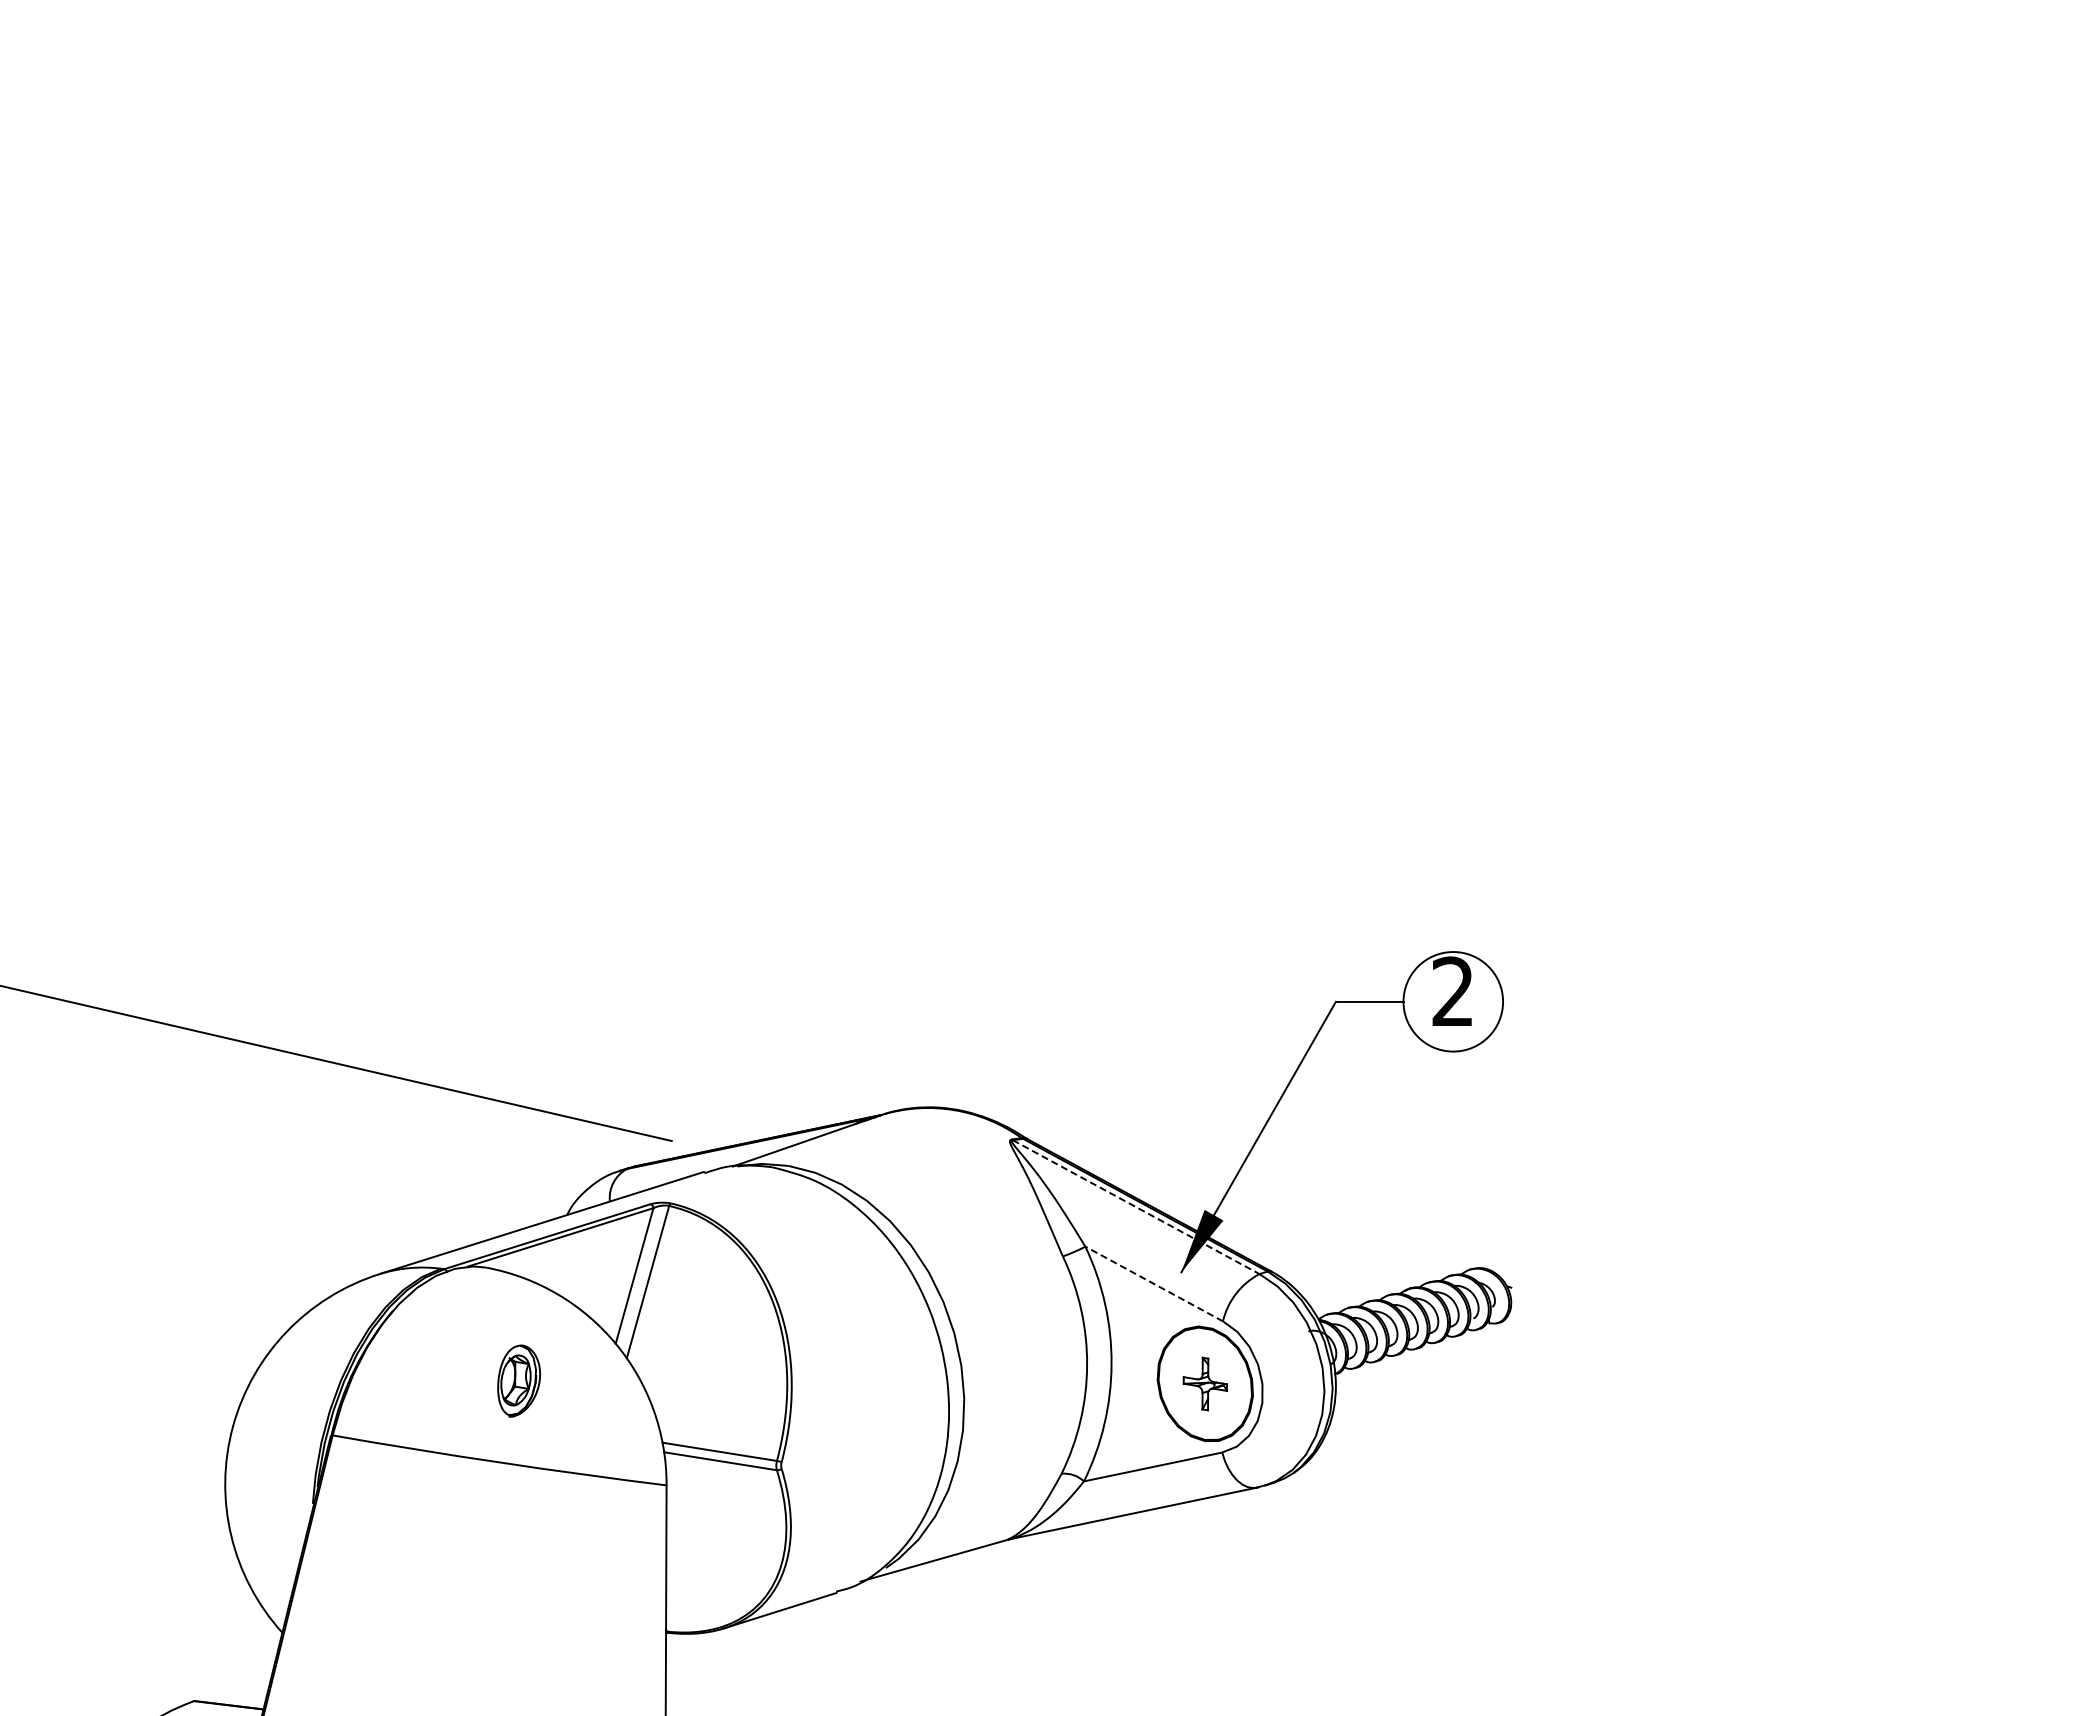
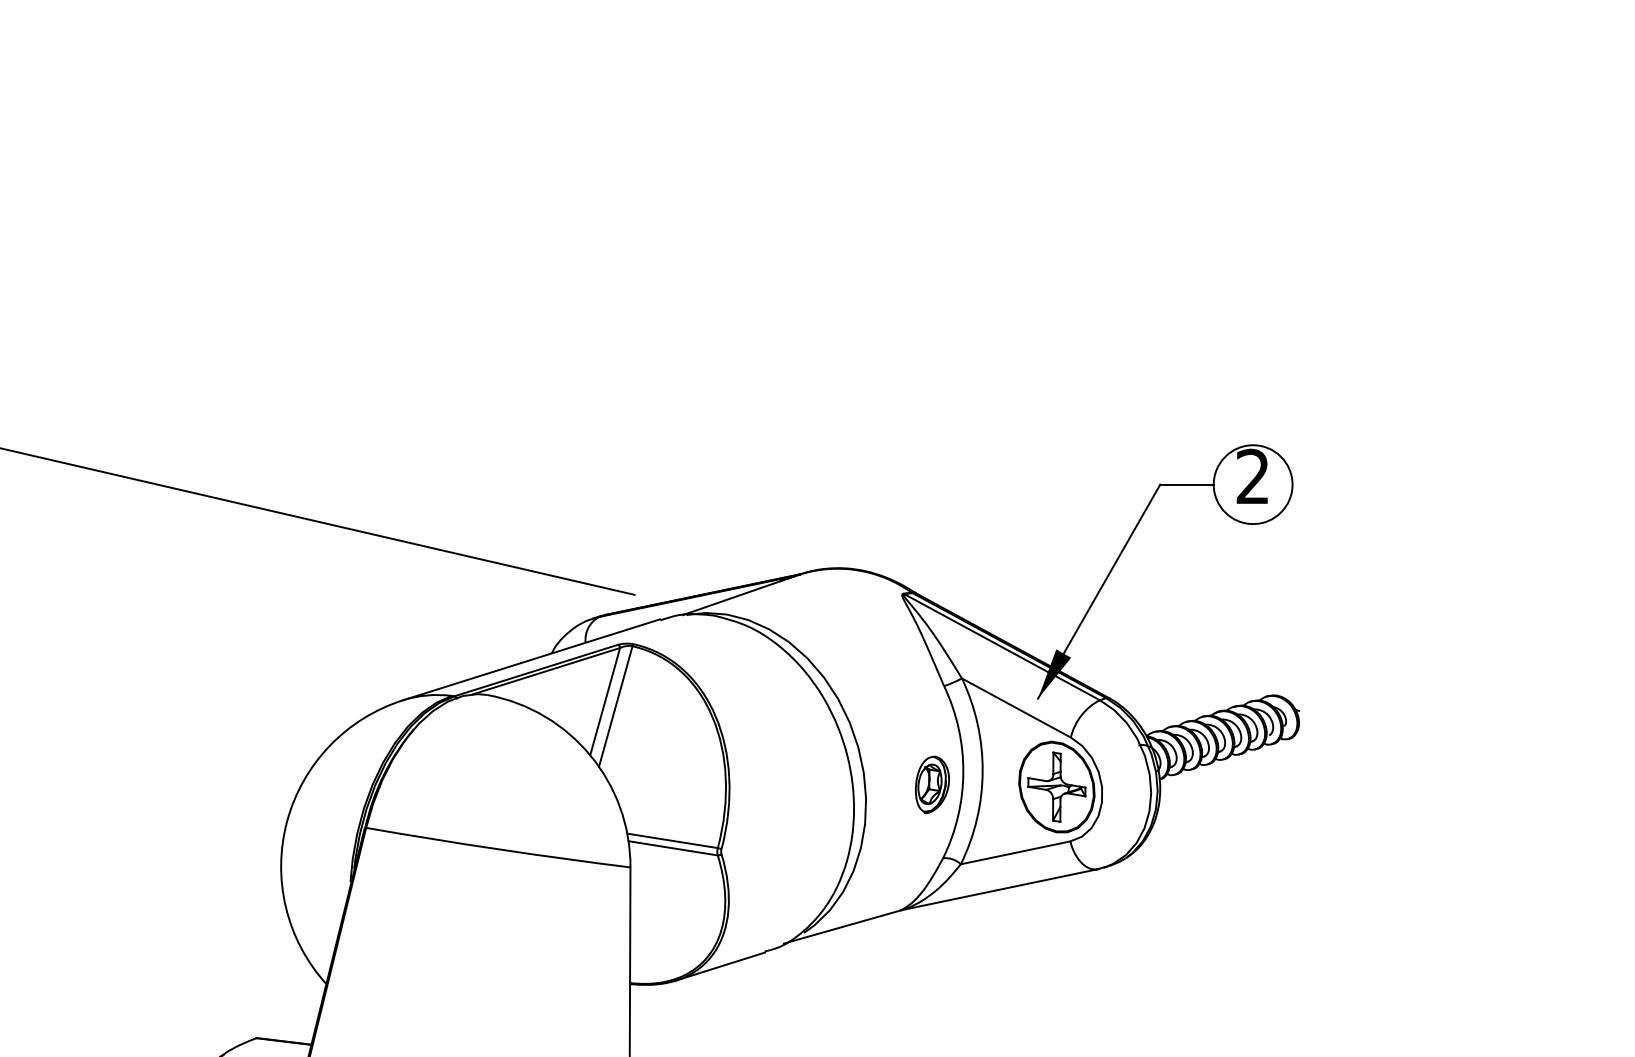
line: (1136, 1207) -> (1002, 647), dashed -> solid
line: (1153, 1283) -> (1015, 707), dashed -> solid
part: (518, 1380) -> (931, 784), moved
part: (1205, 1383) -> (1057, 786), size x1.67

